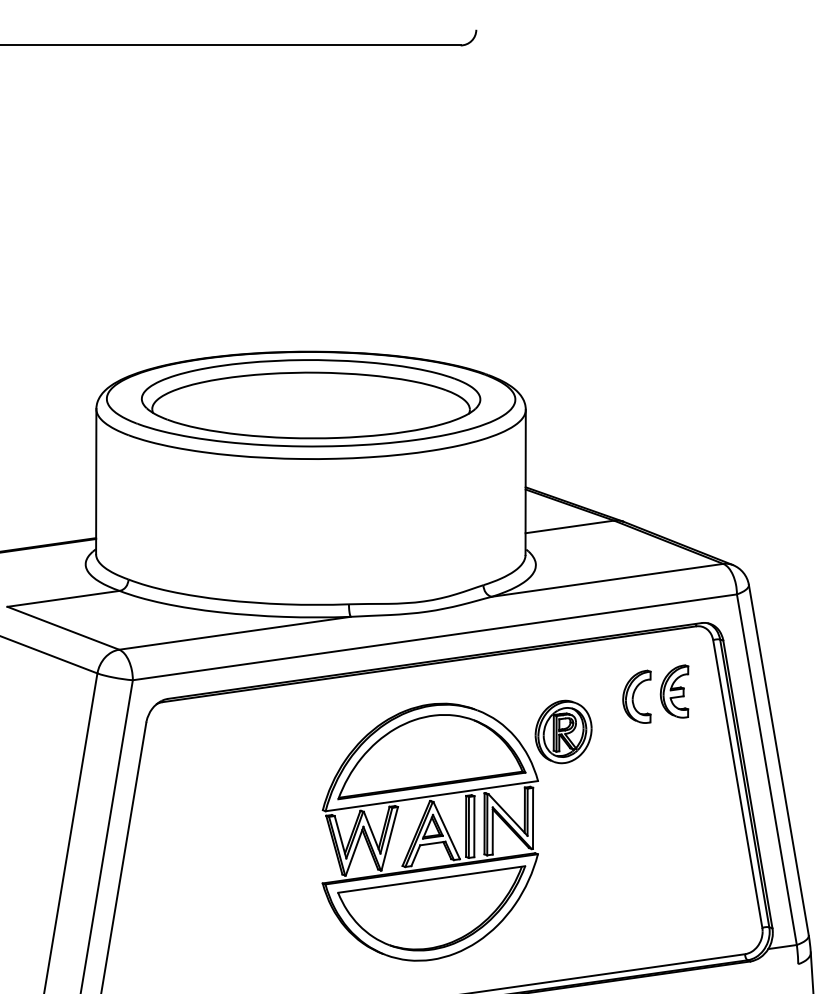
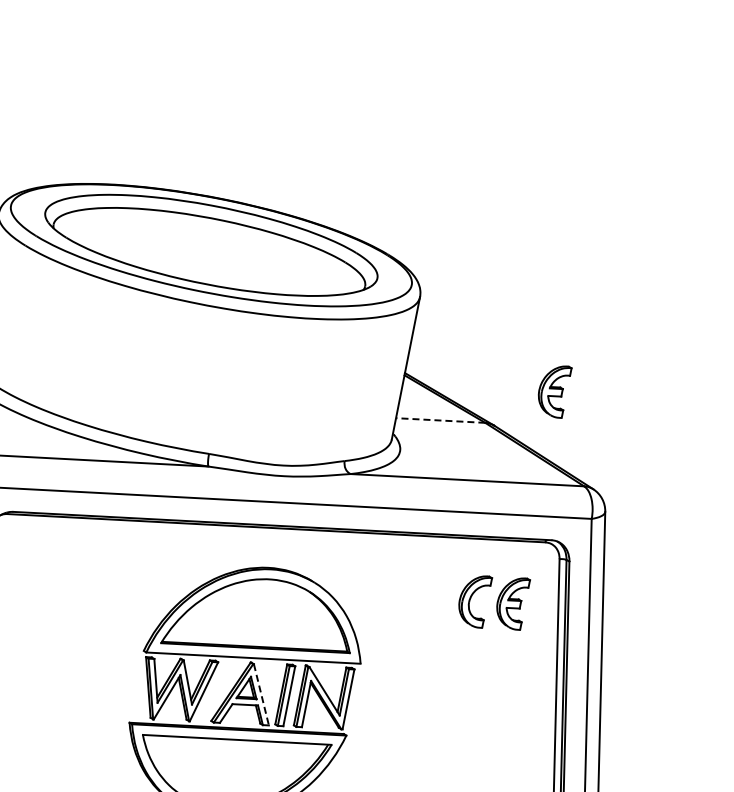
part: (674, 475) -> (553, 390), added
line: (569, 526) -> (440, 420), solid -> dashed
part: (563, 731) -> (395, 620), removed
line: (446, 830) -> (261, 694), solid -> dashed

